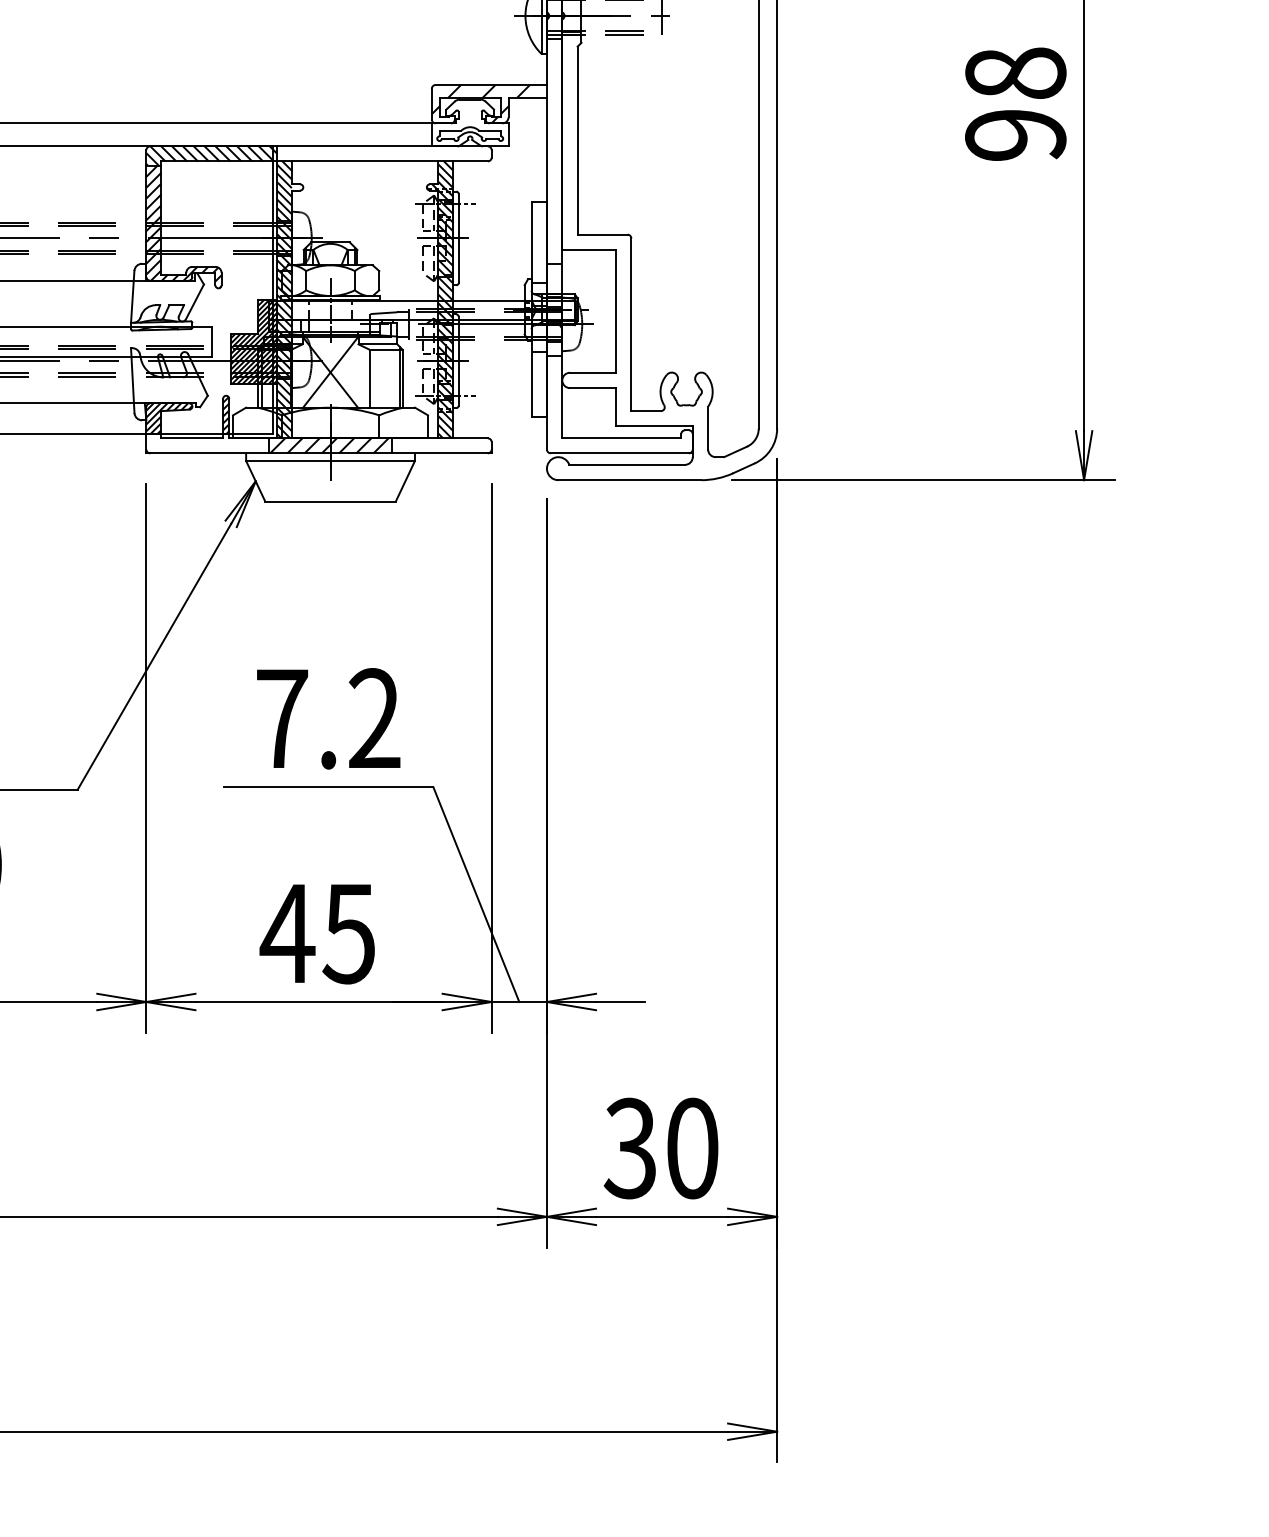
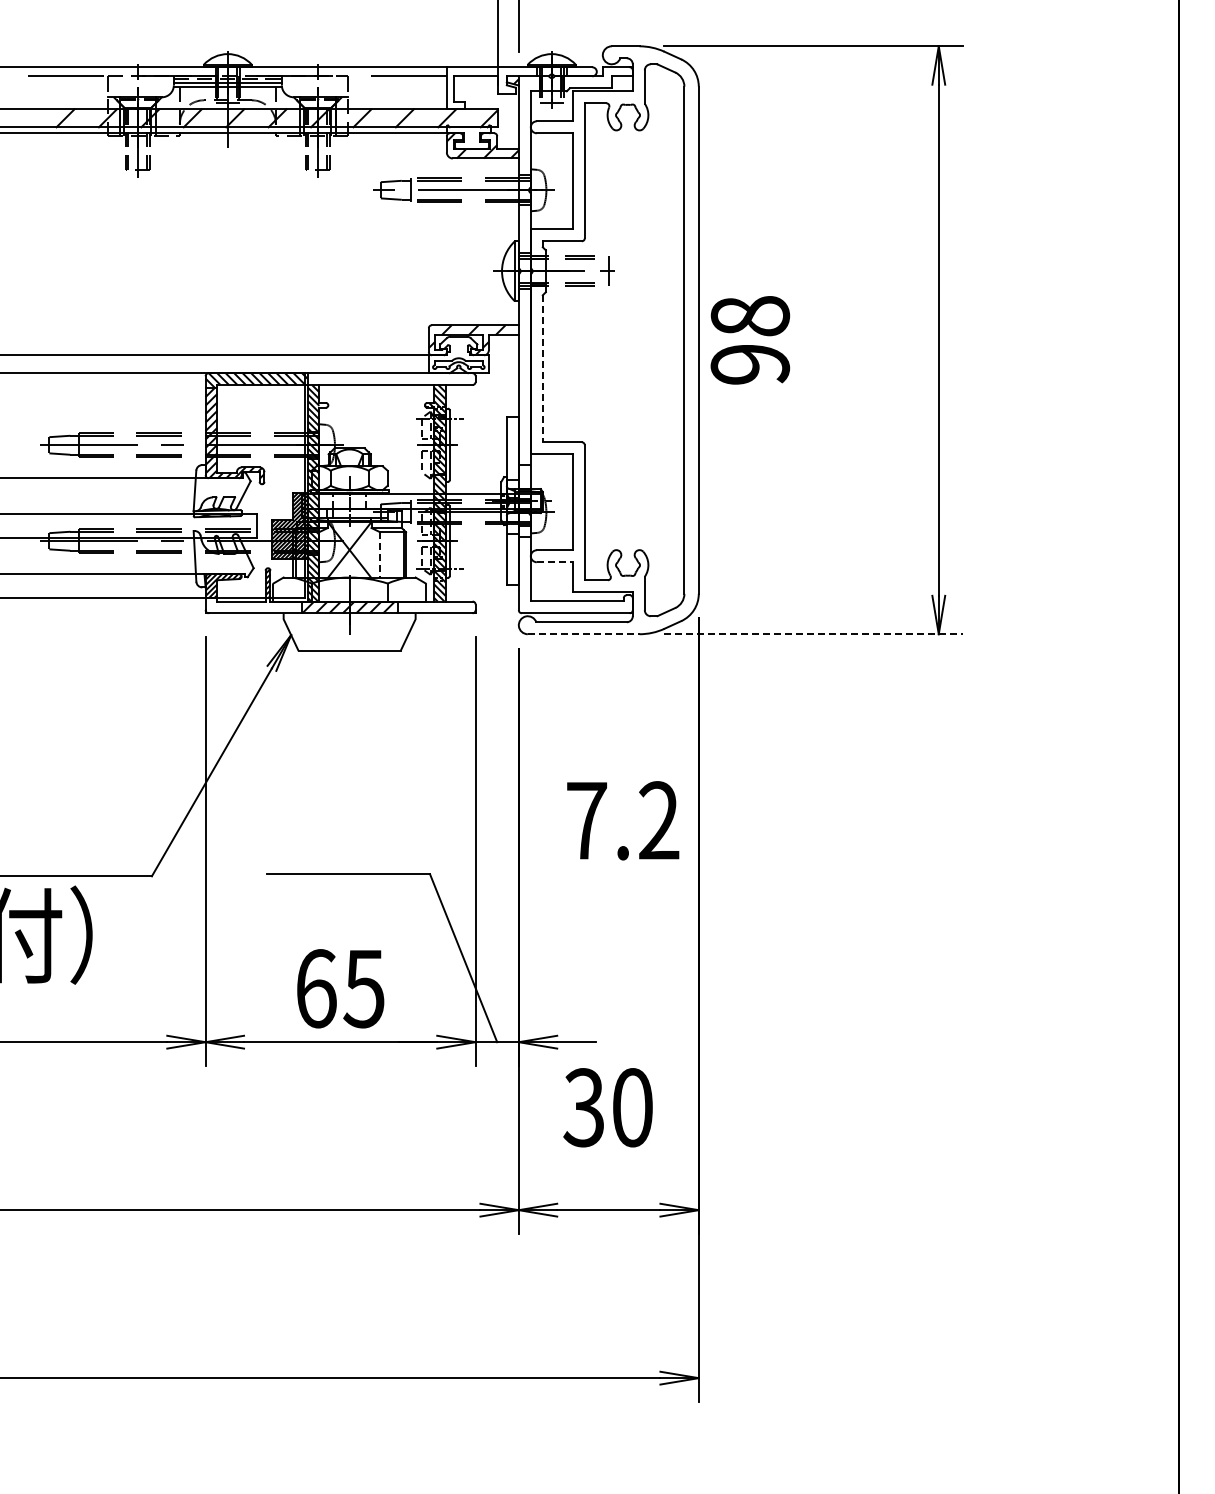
text: (1015, 104) -> (750, 340), moved
line: (577, 141) -> (542, 369), solid -> dashed
line: (370, 378) -> (380, 554), solid -> dashed
line: (592, 388) -> (554, 562), solid -> dashed
line: (330, 461) -> (349, 619), removed
line: (629, 480) -> (583, 634), solid -> dashed
line: (923, 480) -> (813, 634), solid -> dashed
text: (329, 718) -> (623, 820), moved
text: (286, 933) -> (315, 988), 45 -> 65
text: (660, 1148) -> (607, 1107), moved

